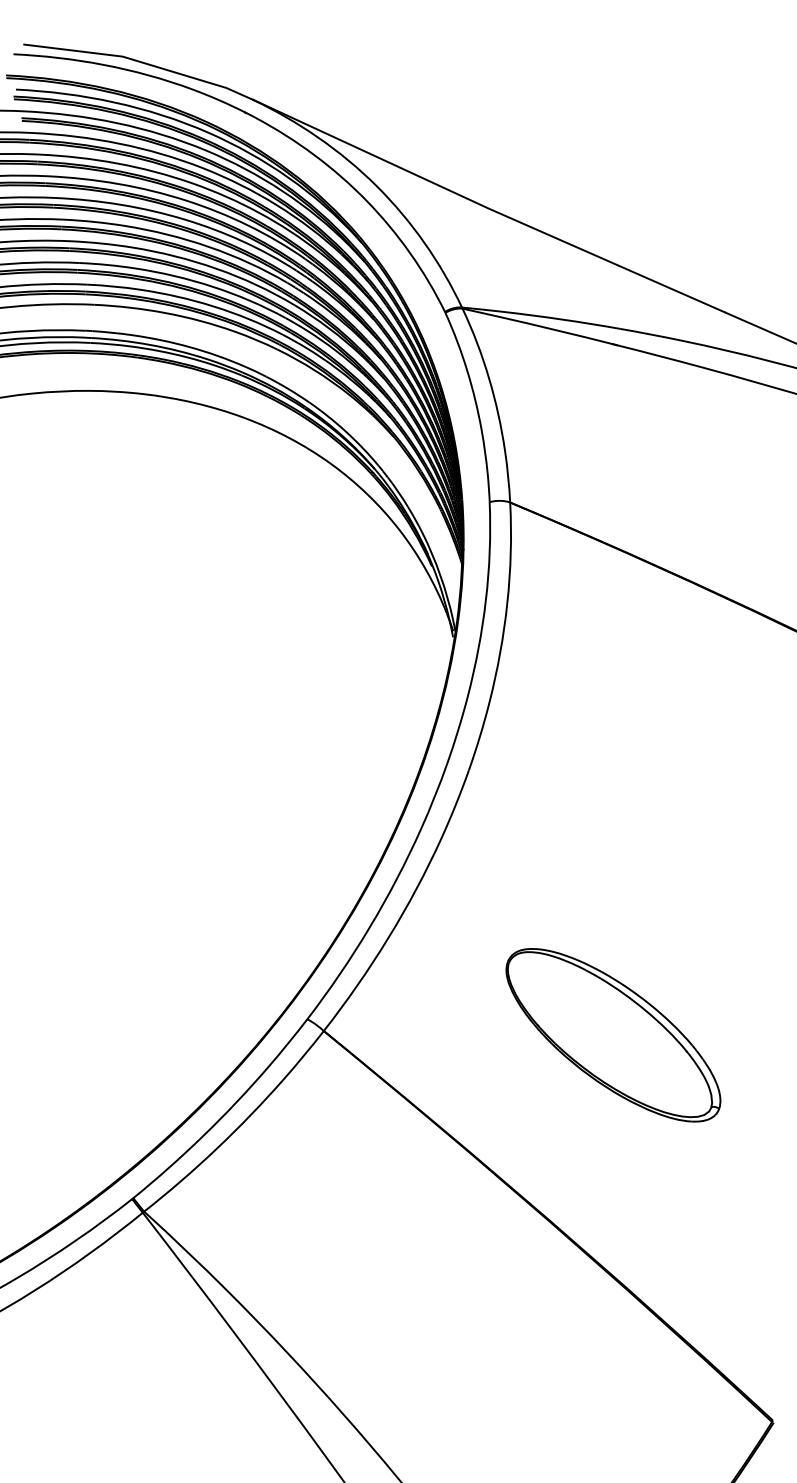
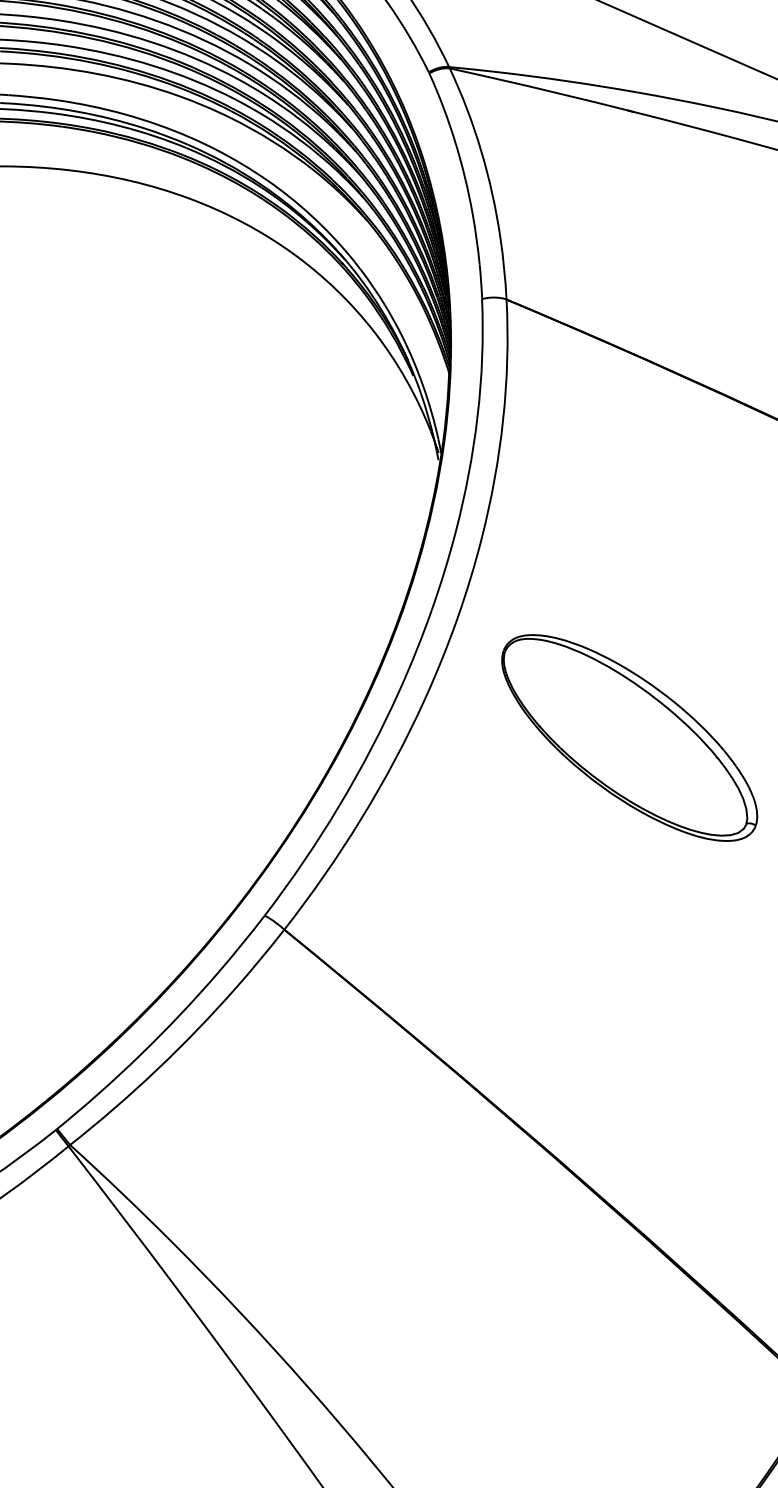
part: (613, 1035) -> (629, 738), moved

